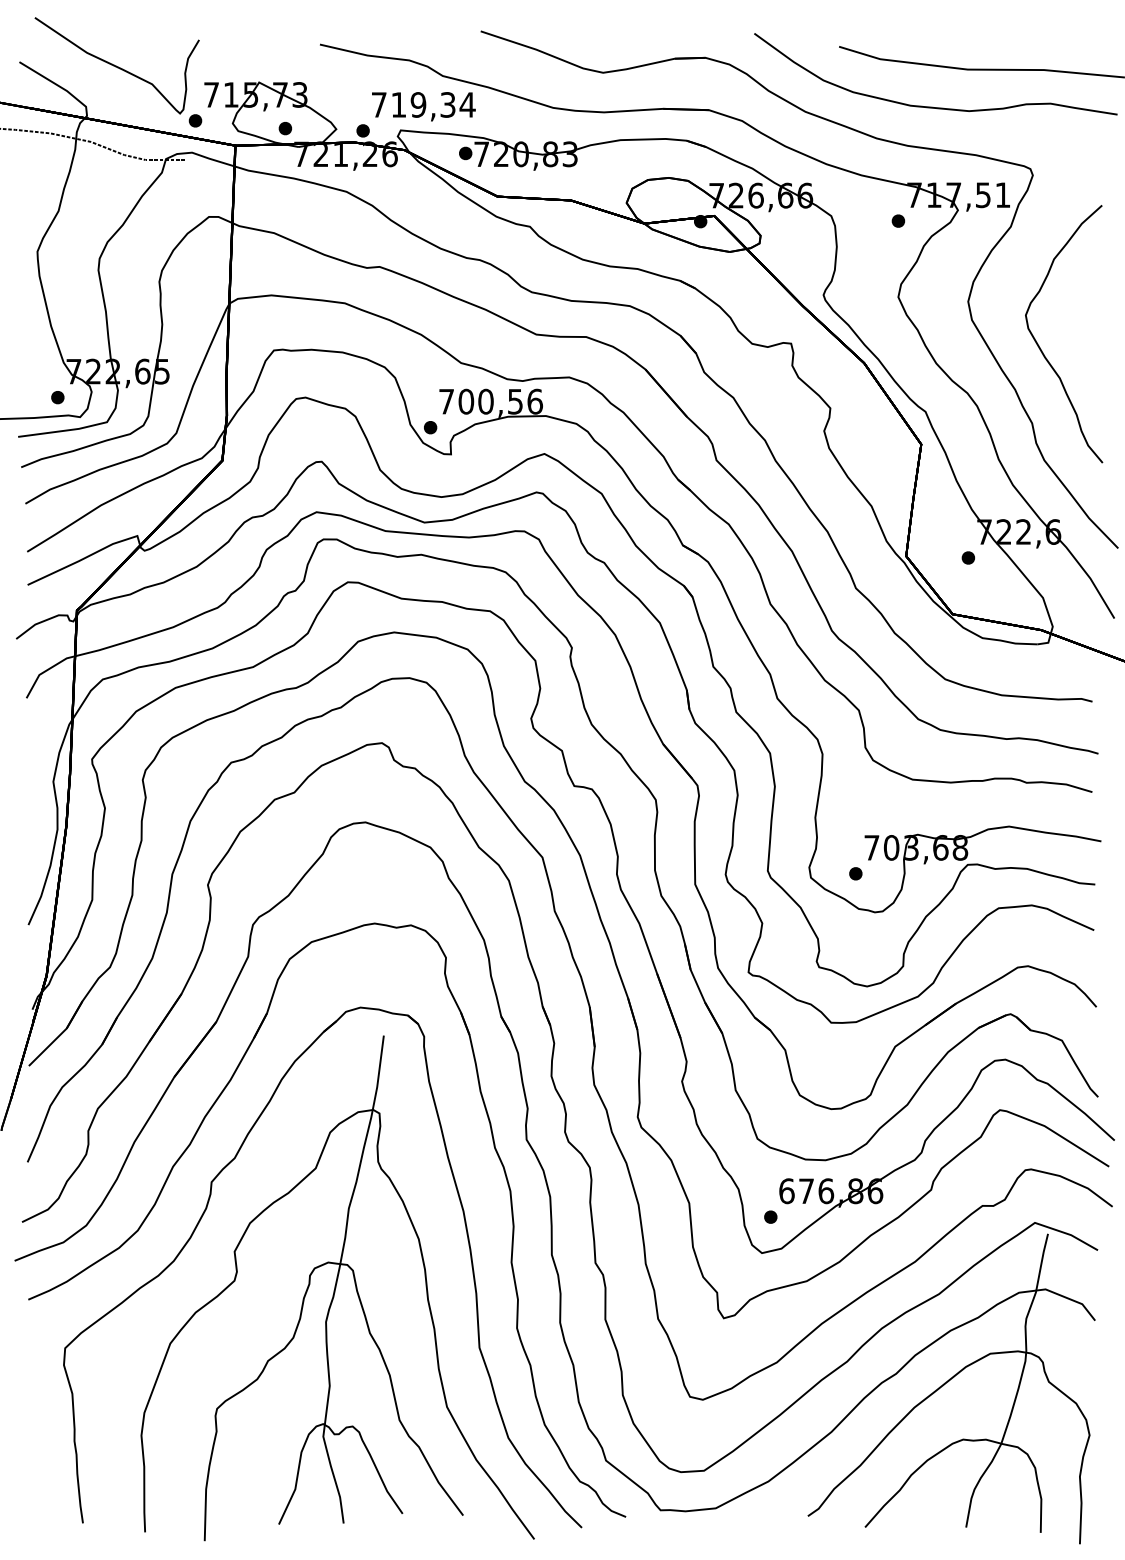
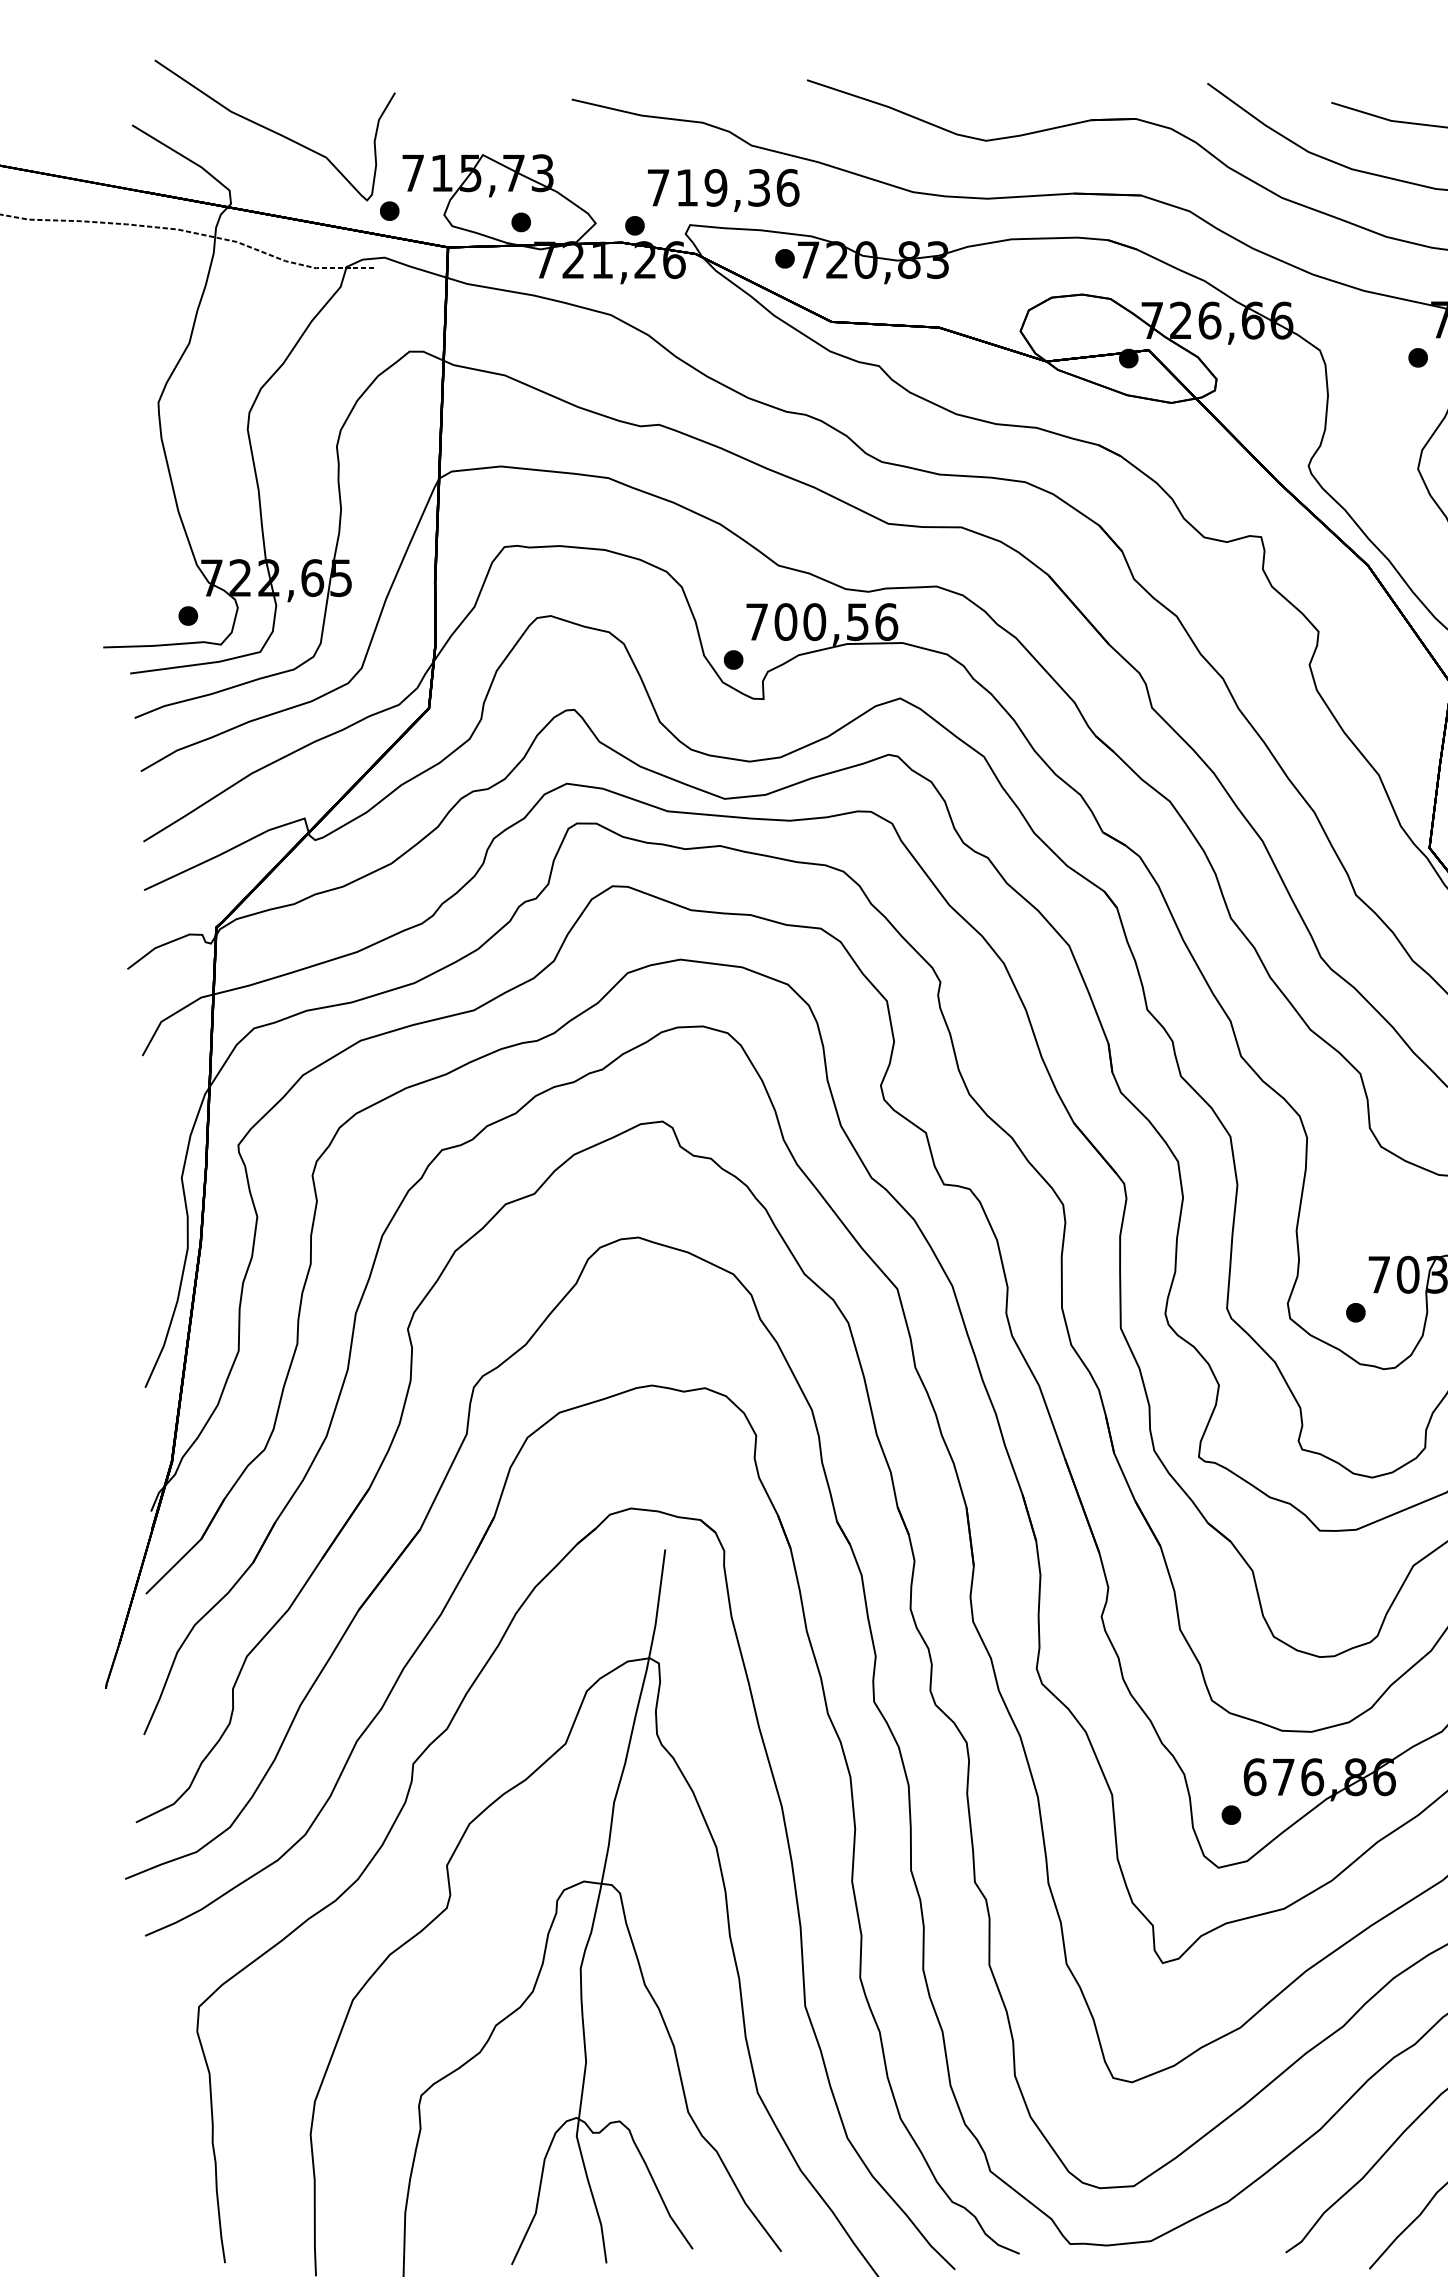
text: (467, 104) -> (787, 187), 719,34 -> 719,36

